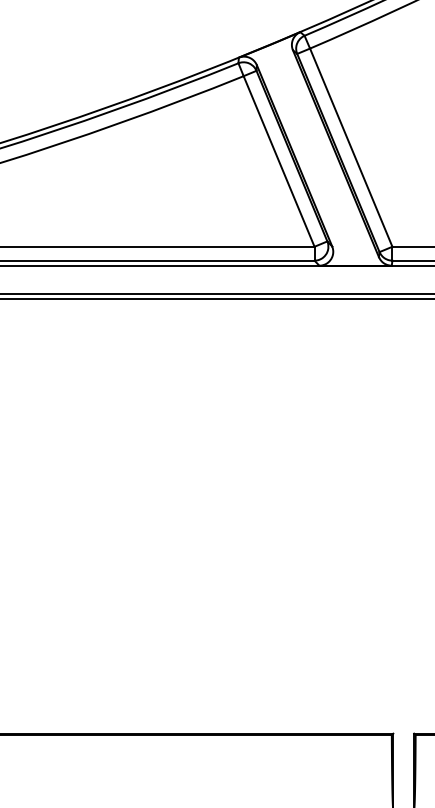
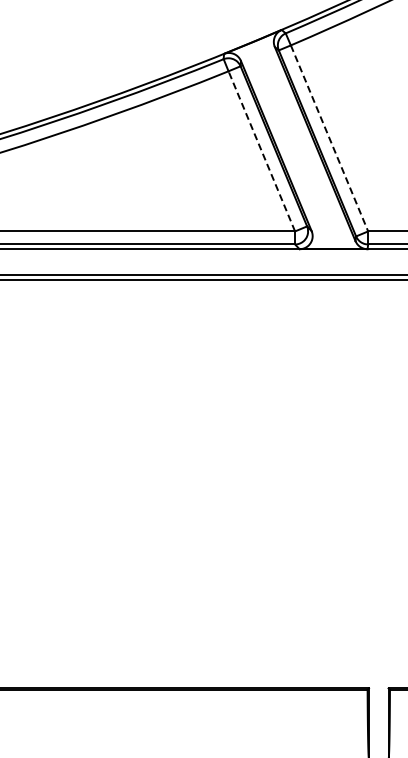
line: (351, 147) -> (329, 138), solid -> dashed
line: (278, 161) -> (261, 151), solid -> dashed

